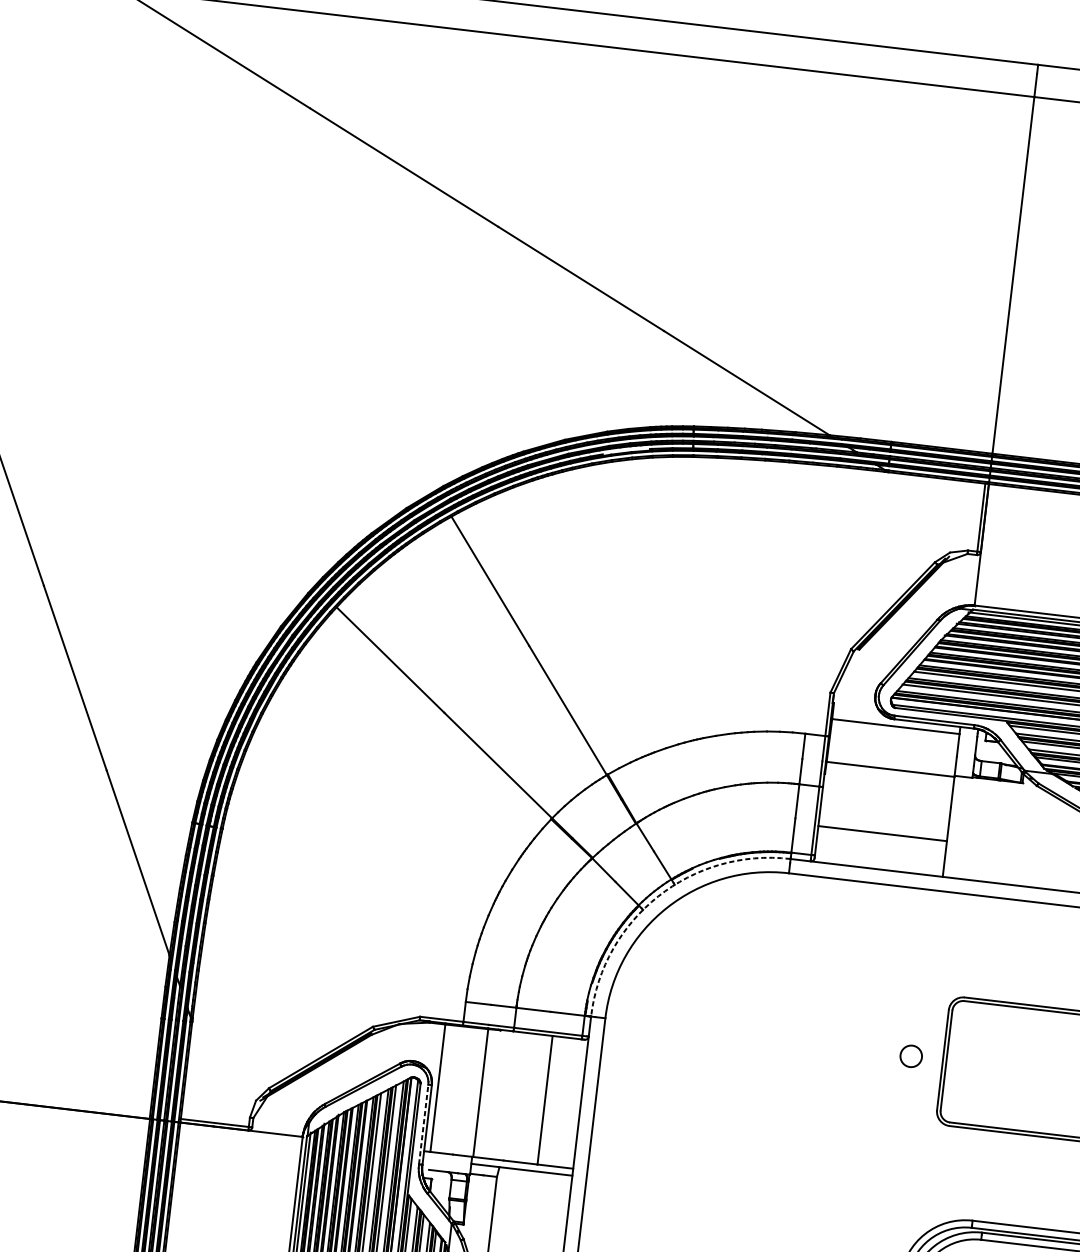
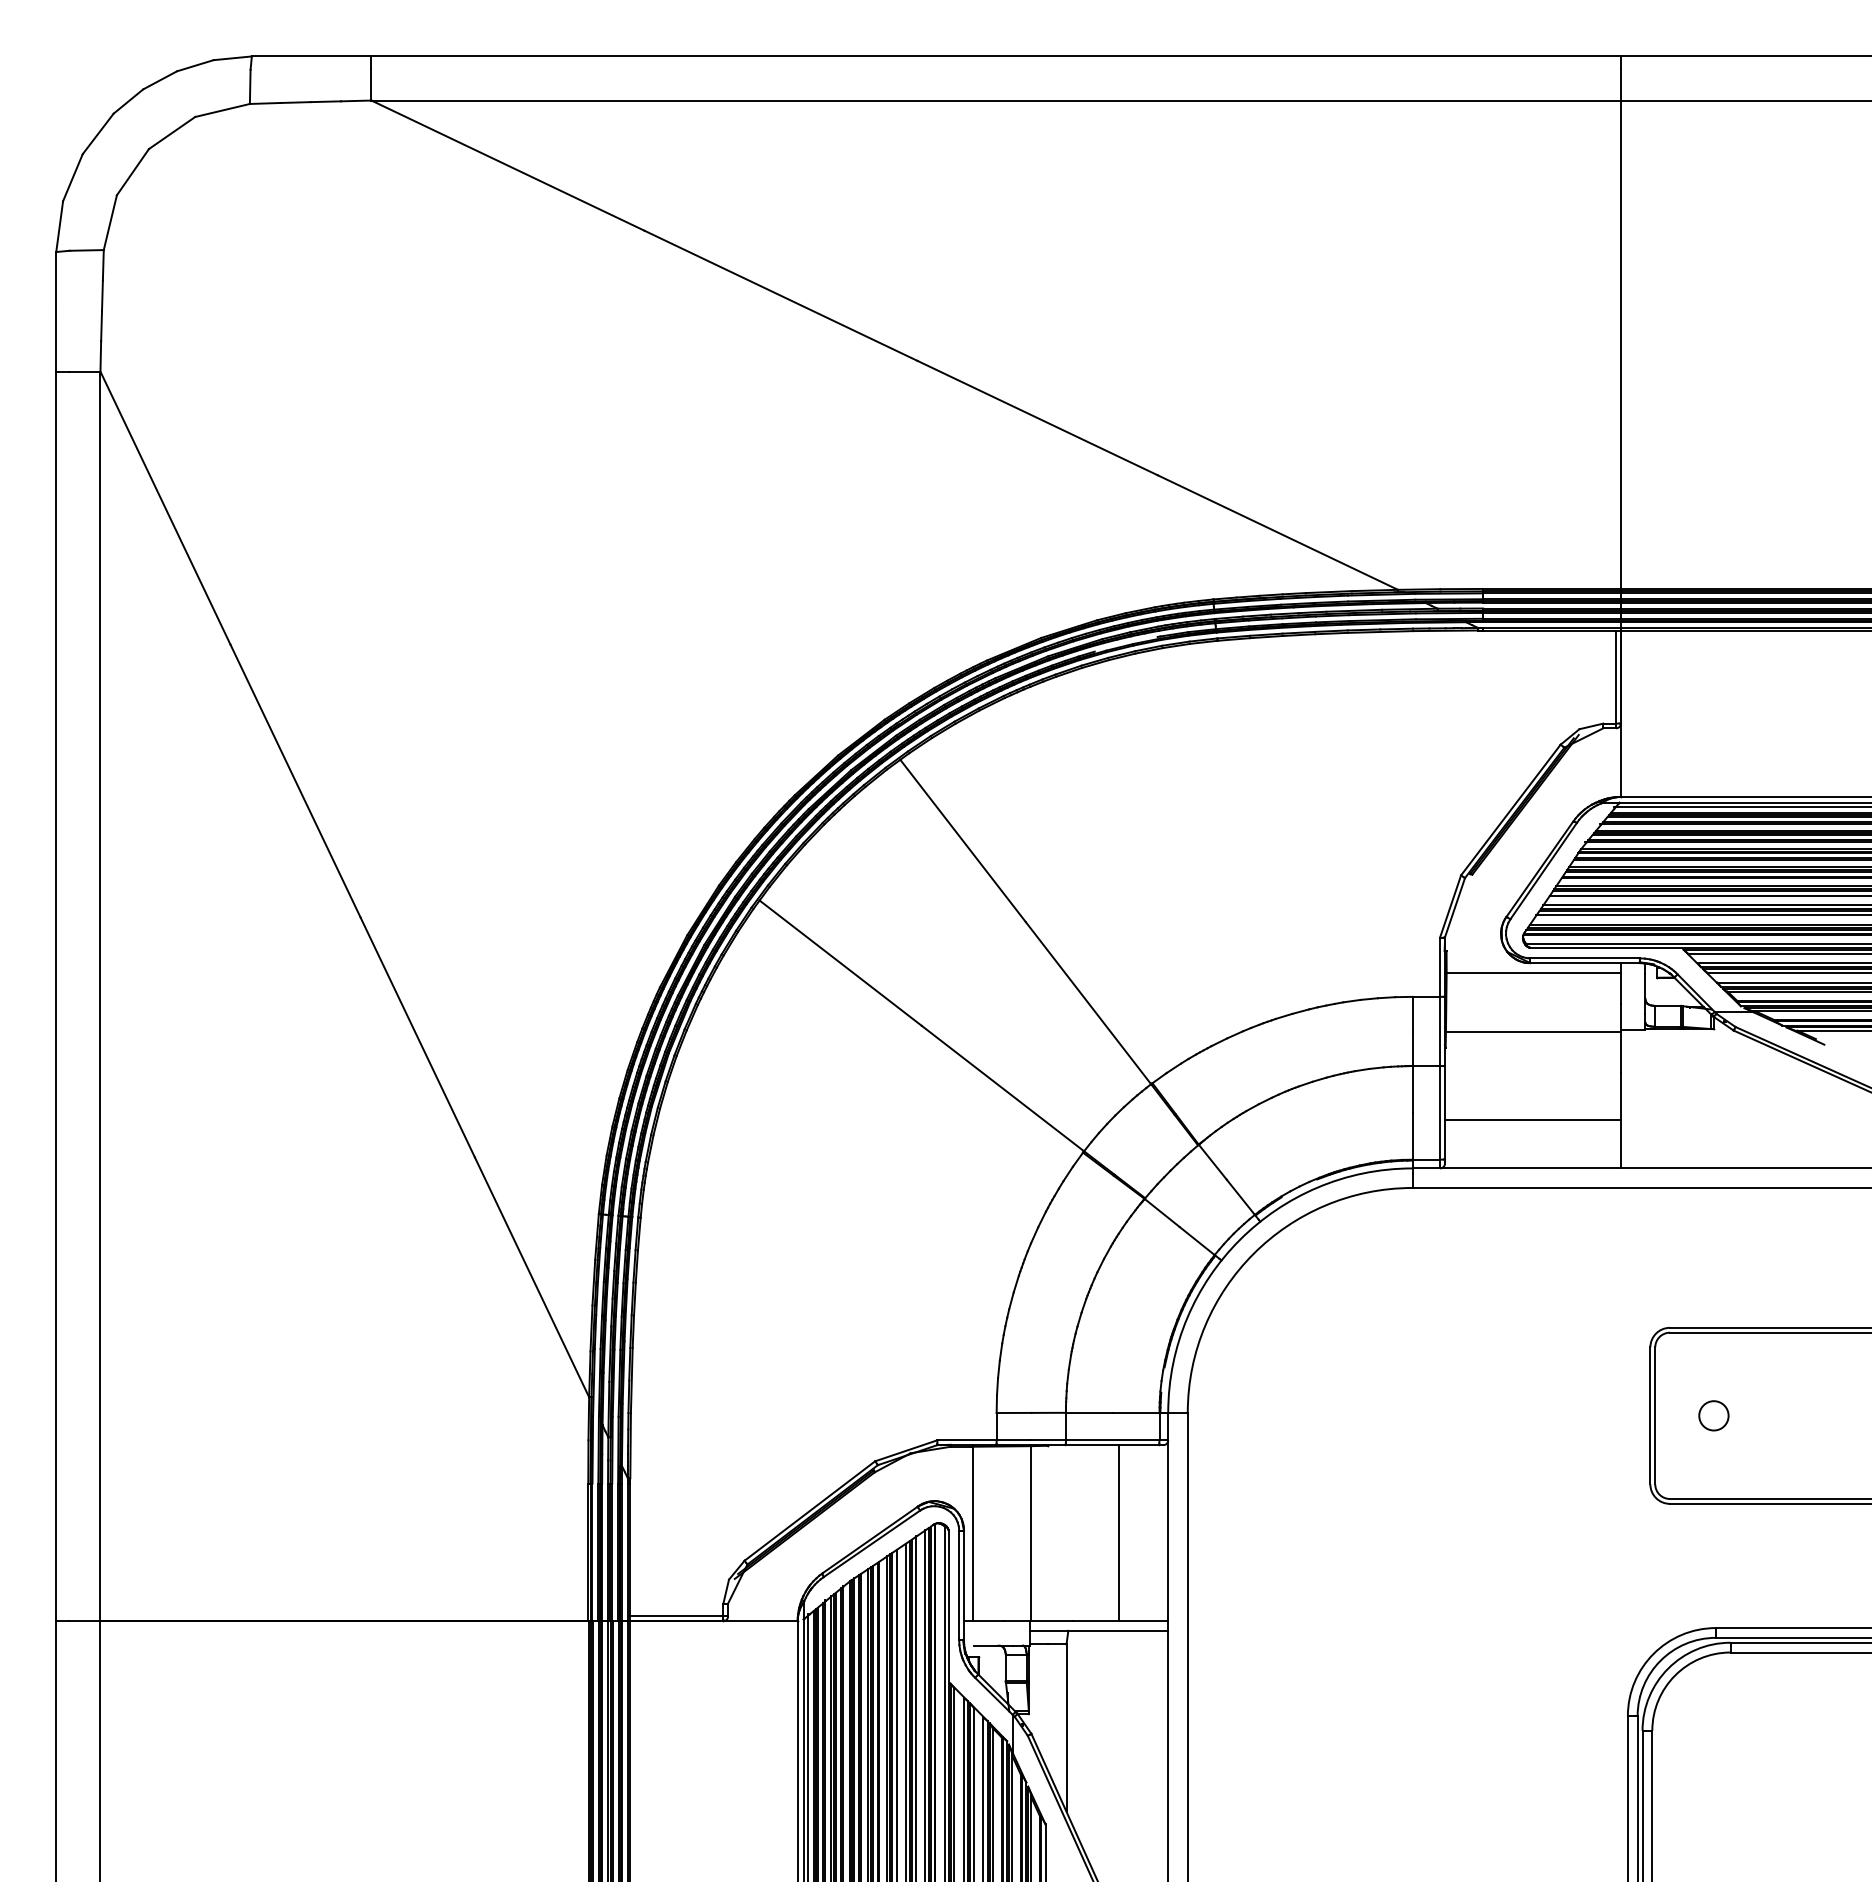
arc: (657, 896) -> (1239, 1240), dashed -> solid
circle: (910, 1056) -> (1713, 1415), moved
line: (423, 1124) -> (959, 1585), dashed -> solid

